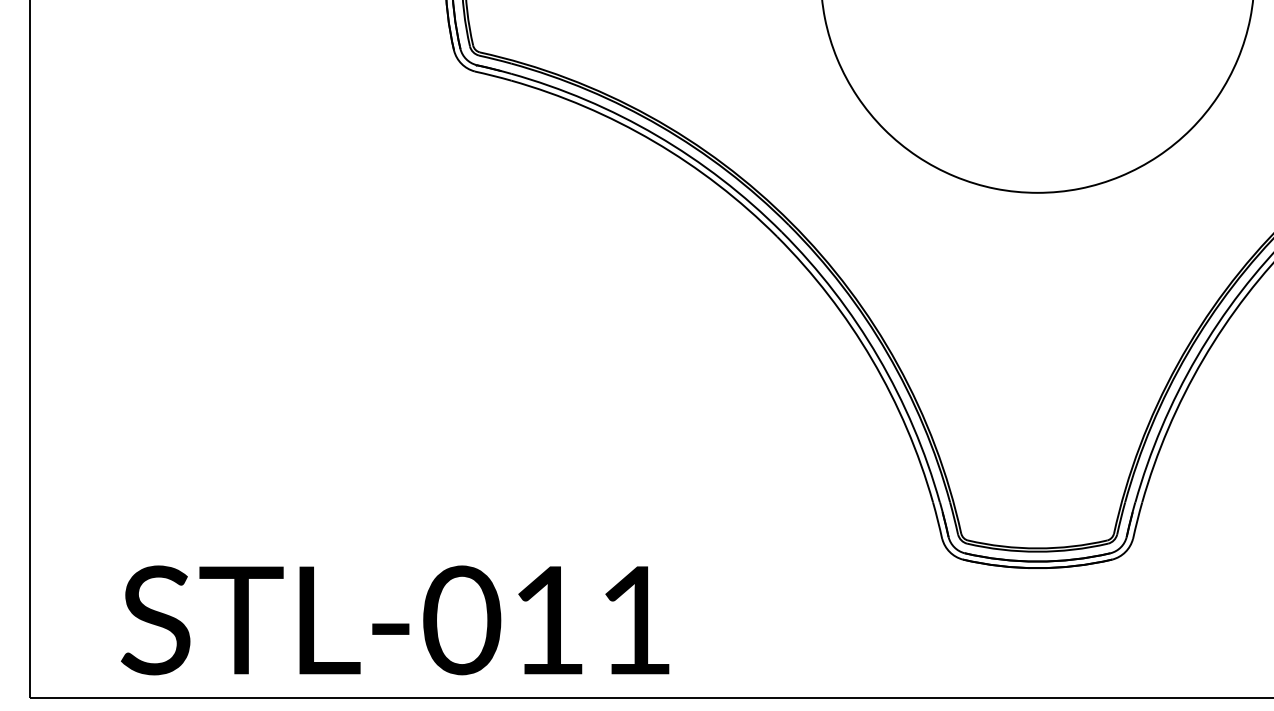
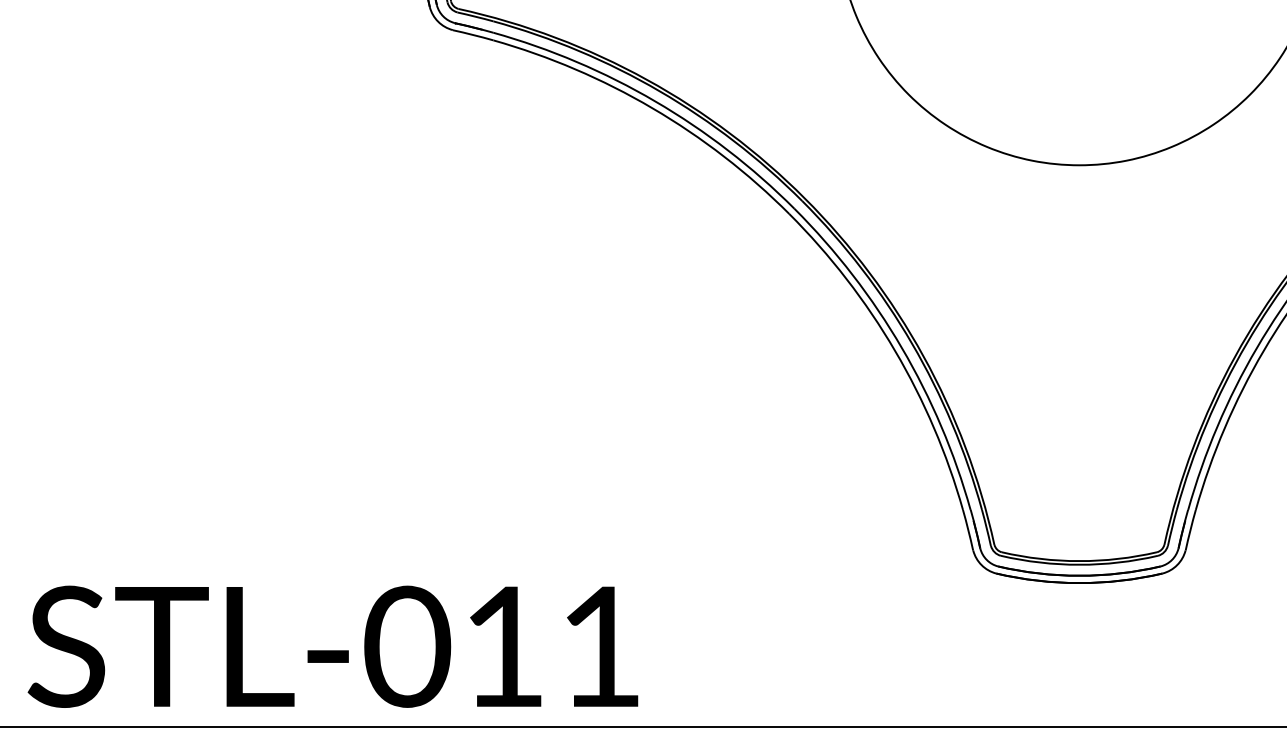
text: (395, 620) -> (333, 646), moved

